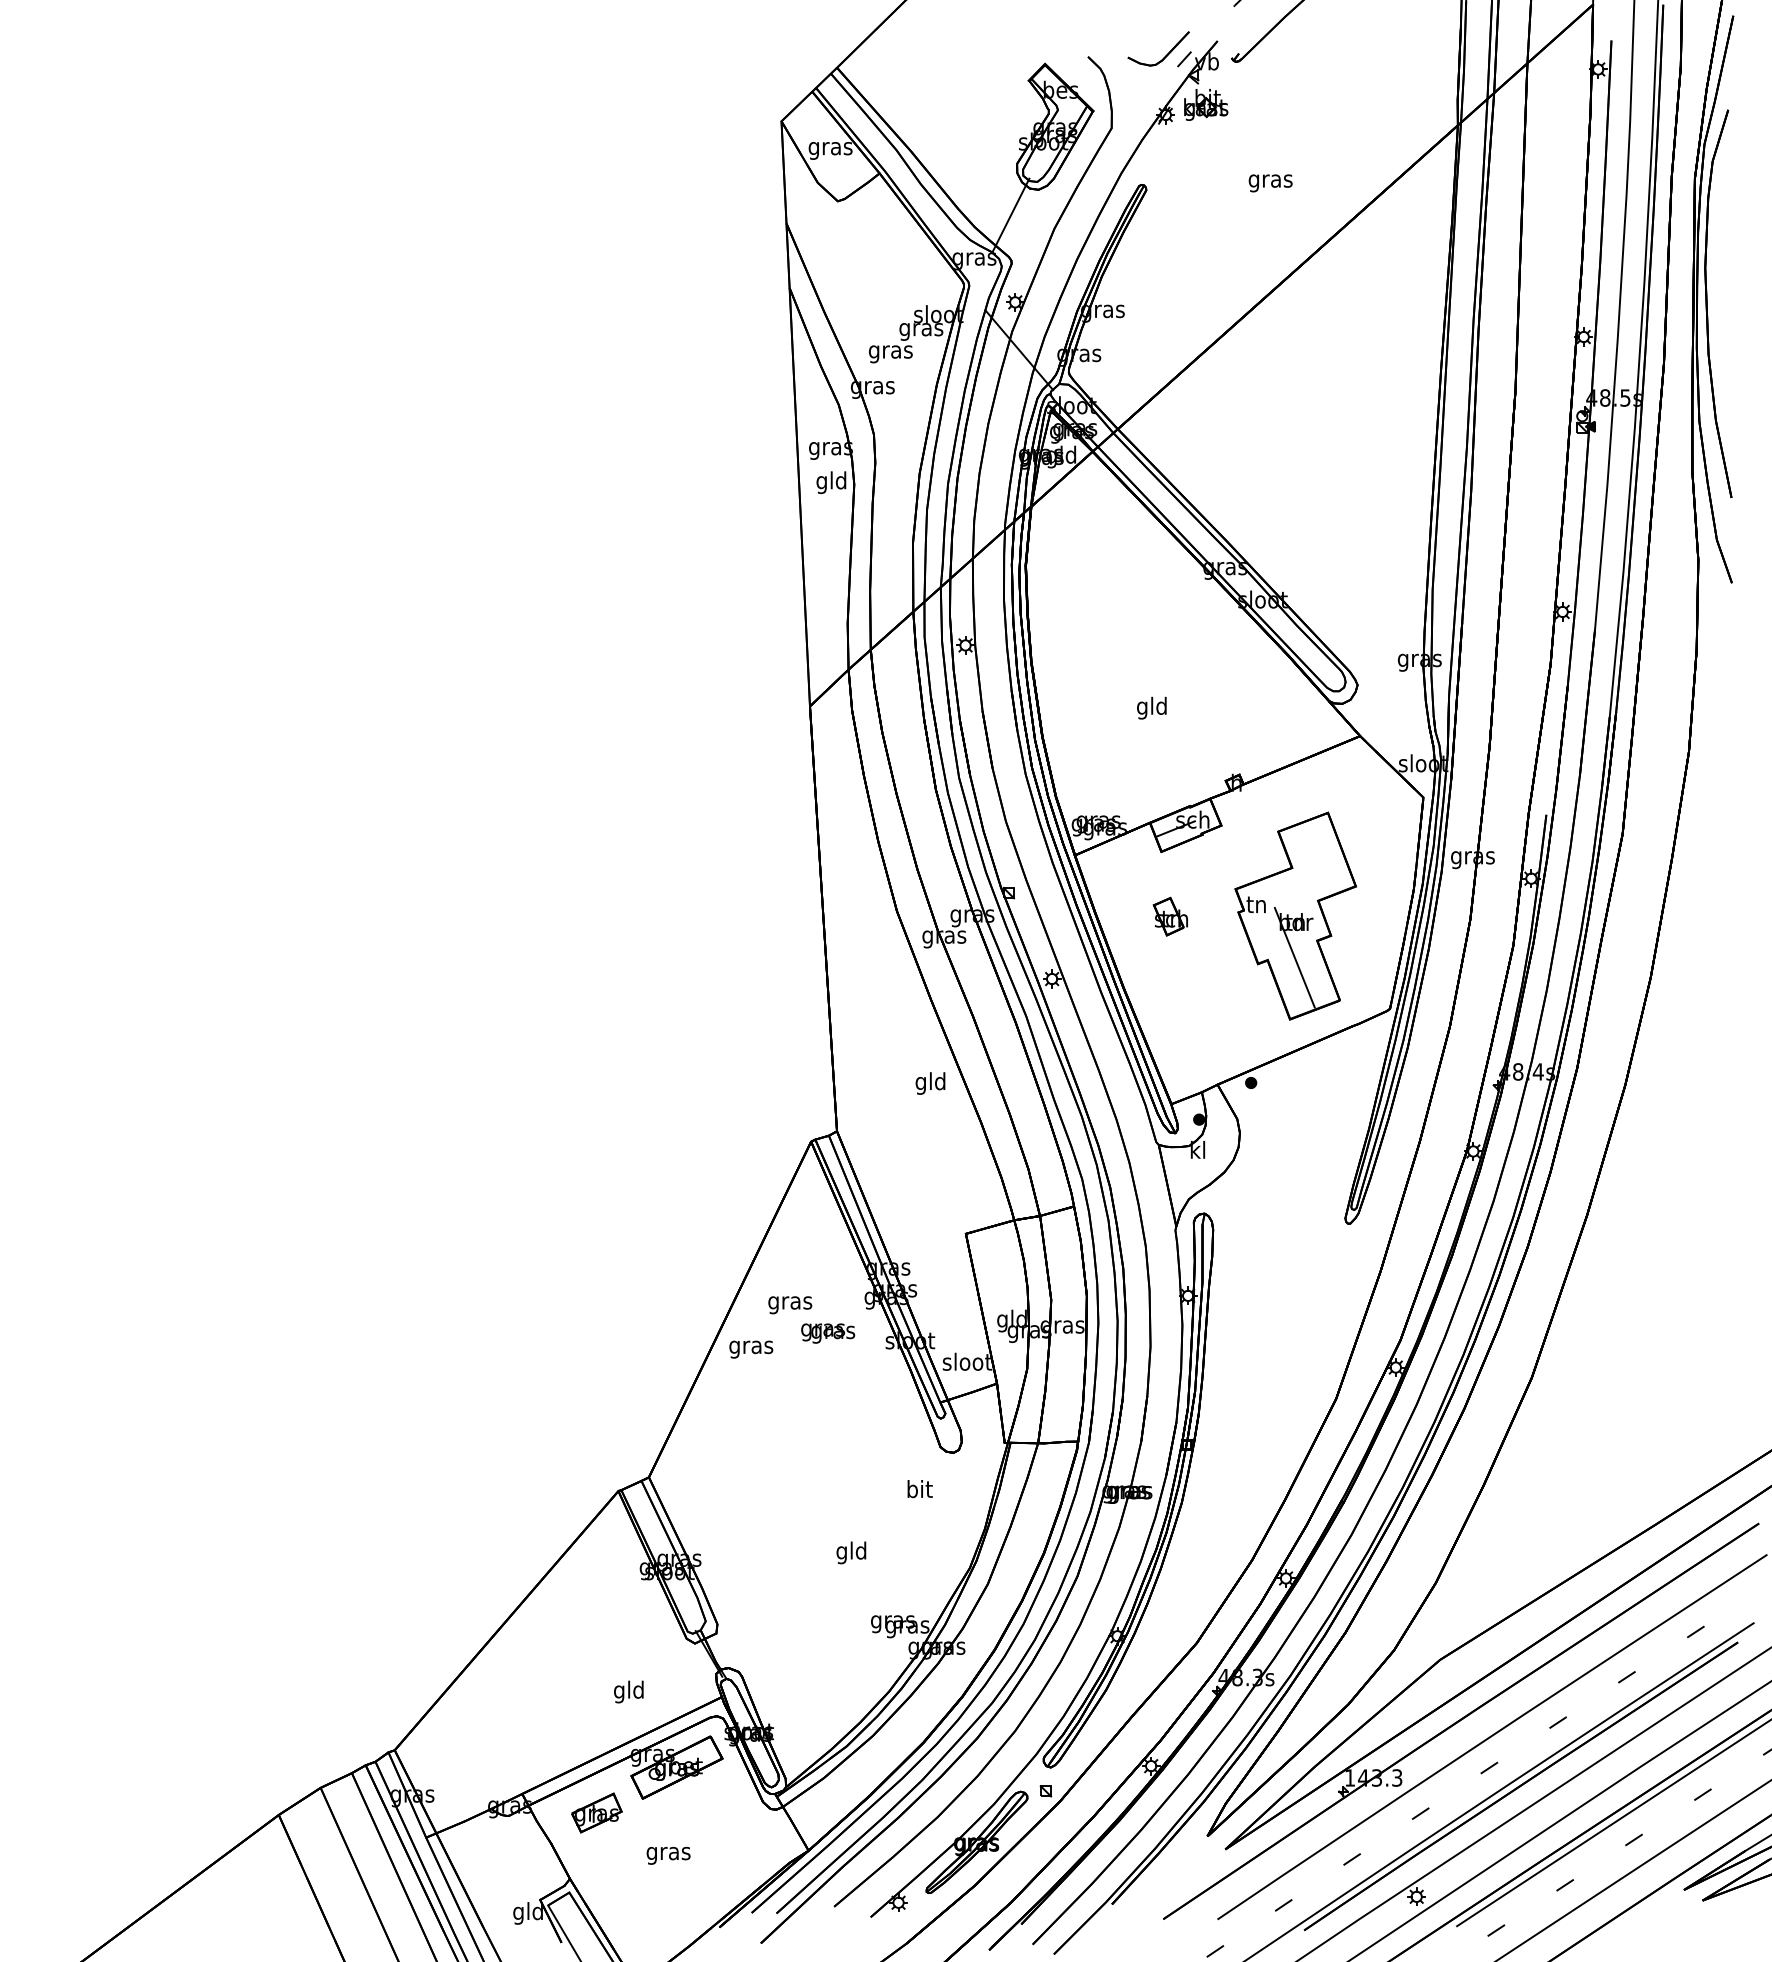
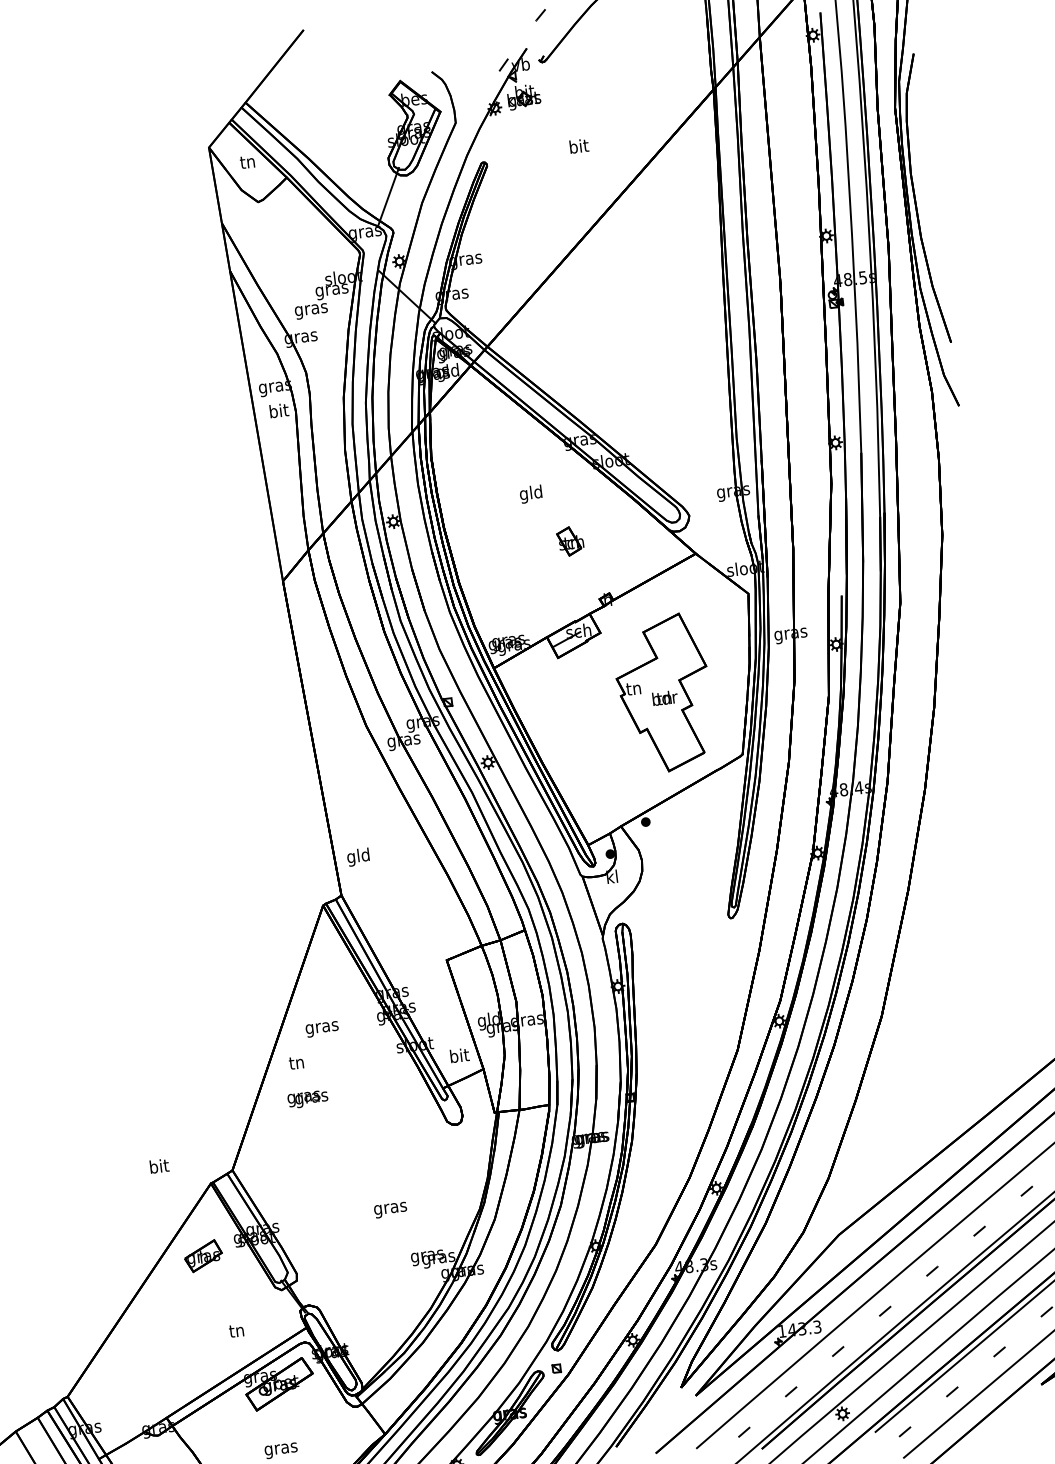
part: (1165, 55) -> (489, 63), removed
text: (830, 148) -> (247, 163), gras -> tn
text: (1270, 180) -> (578, 147), gras -> bit
text: (831, 482) -> (278, 412), gld -> bit
text: (1151, 707) -> (530, 493), moved
part: (1169, 916) -> (569, 541), moved
line: (1294, 957) -> (666, 724), removed
text: (930, 1083) -> (358, 857), moved
text: (828, 1333) -> (308, 1099), moved
text: (751, 1347) -> (297, 1064), gras -> tn
text: (967, 1361) -> (459, 1055), sloot -> bit
text: (919, 1489) -> (159, 1166), moved
text: (851, 1552) -> (390, 1208), gld -> gras
text: (628, 1691) -> (236, 1331), gld -> tn
part: (596, 1812) -> (203, 1255), moved

